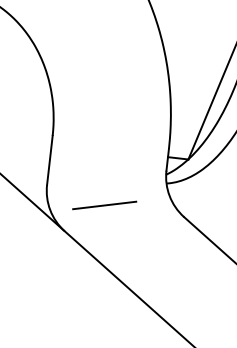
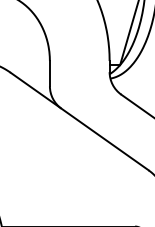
line: (105, 205) -> (80, 93), removed

